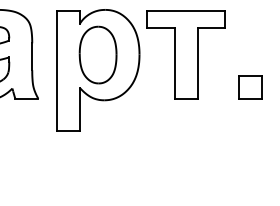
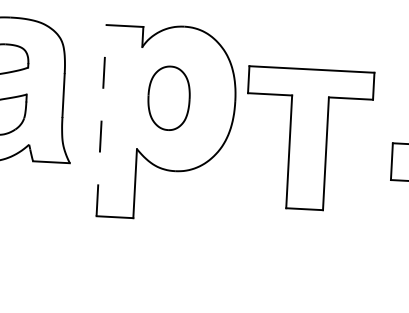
part: (97, 54) -> (168, 97), size x0.7
part: (185, 54) -> (307, 138), moved
line: (56, 71) -> (101, 121), solid -> dashed

